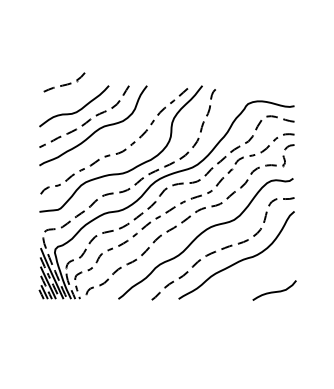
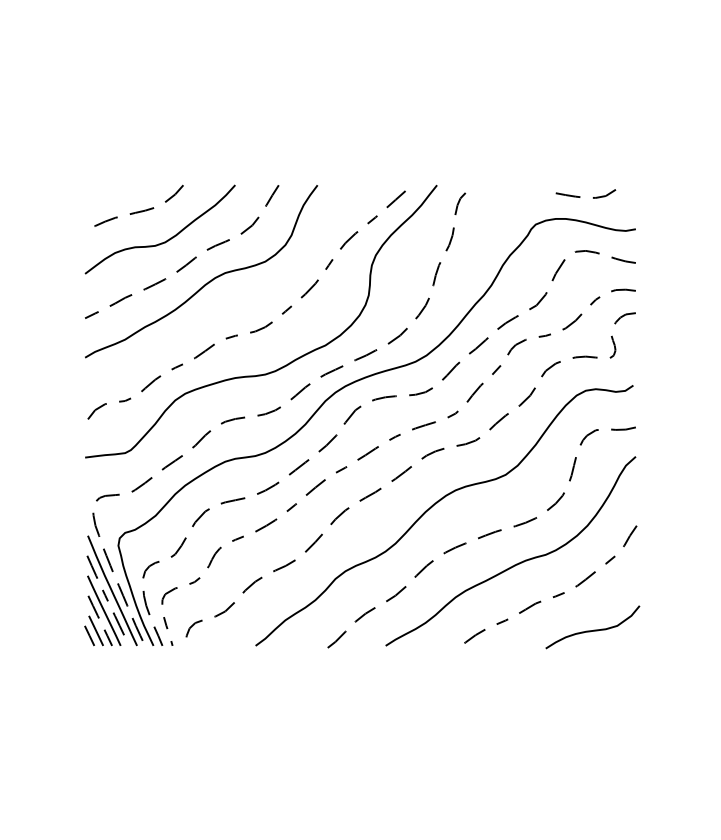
curve: (64, 84) -> (139, 210), moved
curve: (268, 90) -> (579, 195), added
curve: (256, 275) -> (553, 594), added

